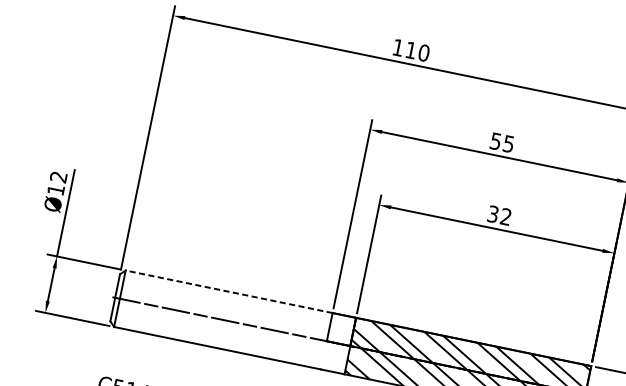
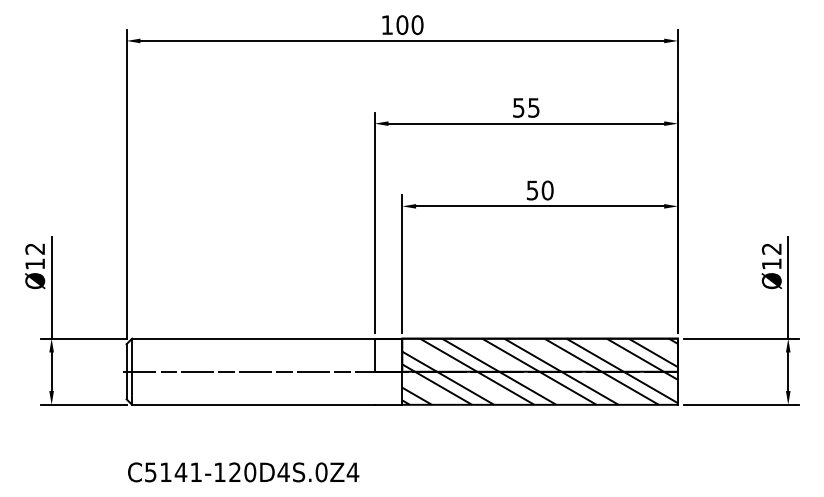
text: (411, 50) -> (402, 25), 110 -> 100
text: (499, 215) -> (540, 190), 32 -> 50
line: (228, 291) -> (252, 338), dashed -> solid

